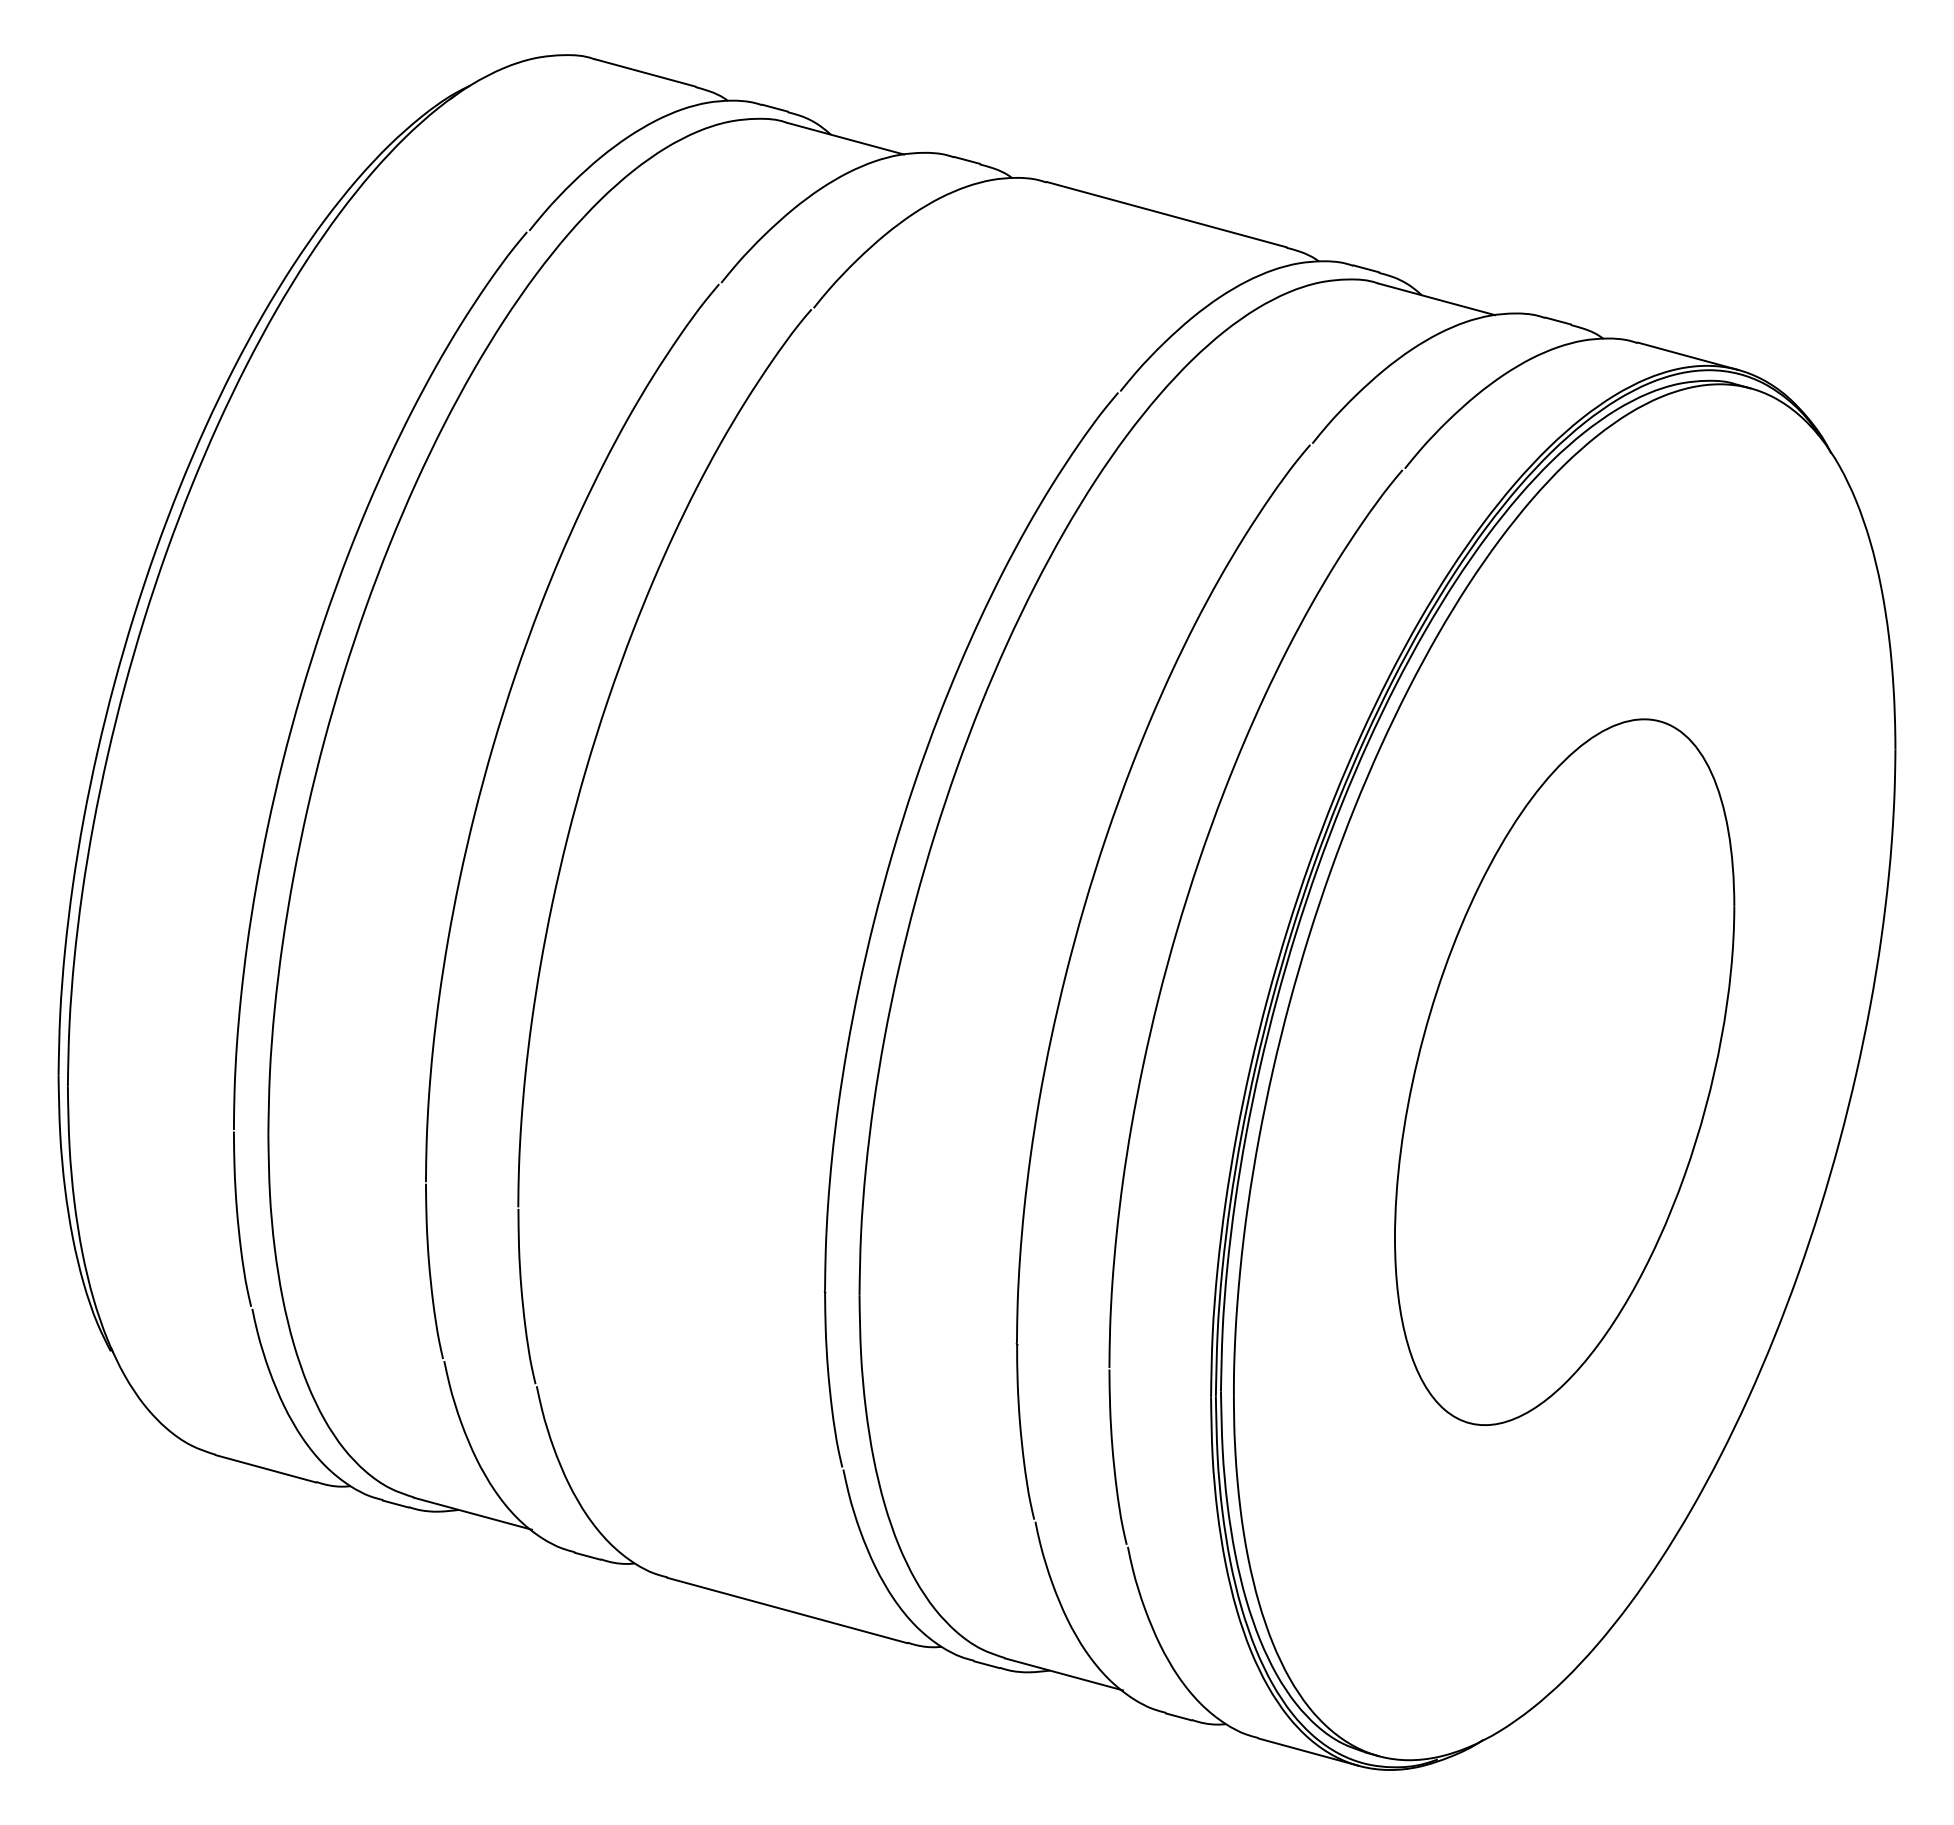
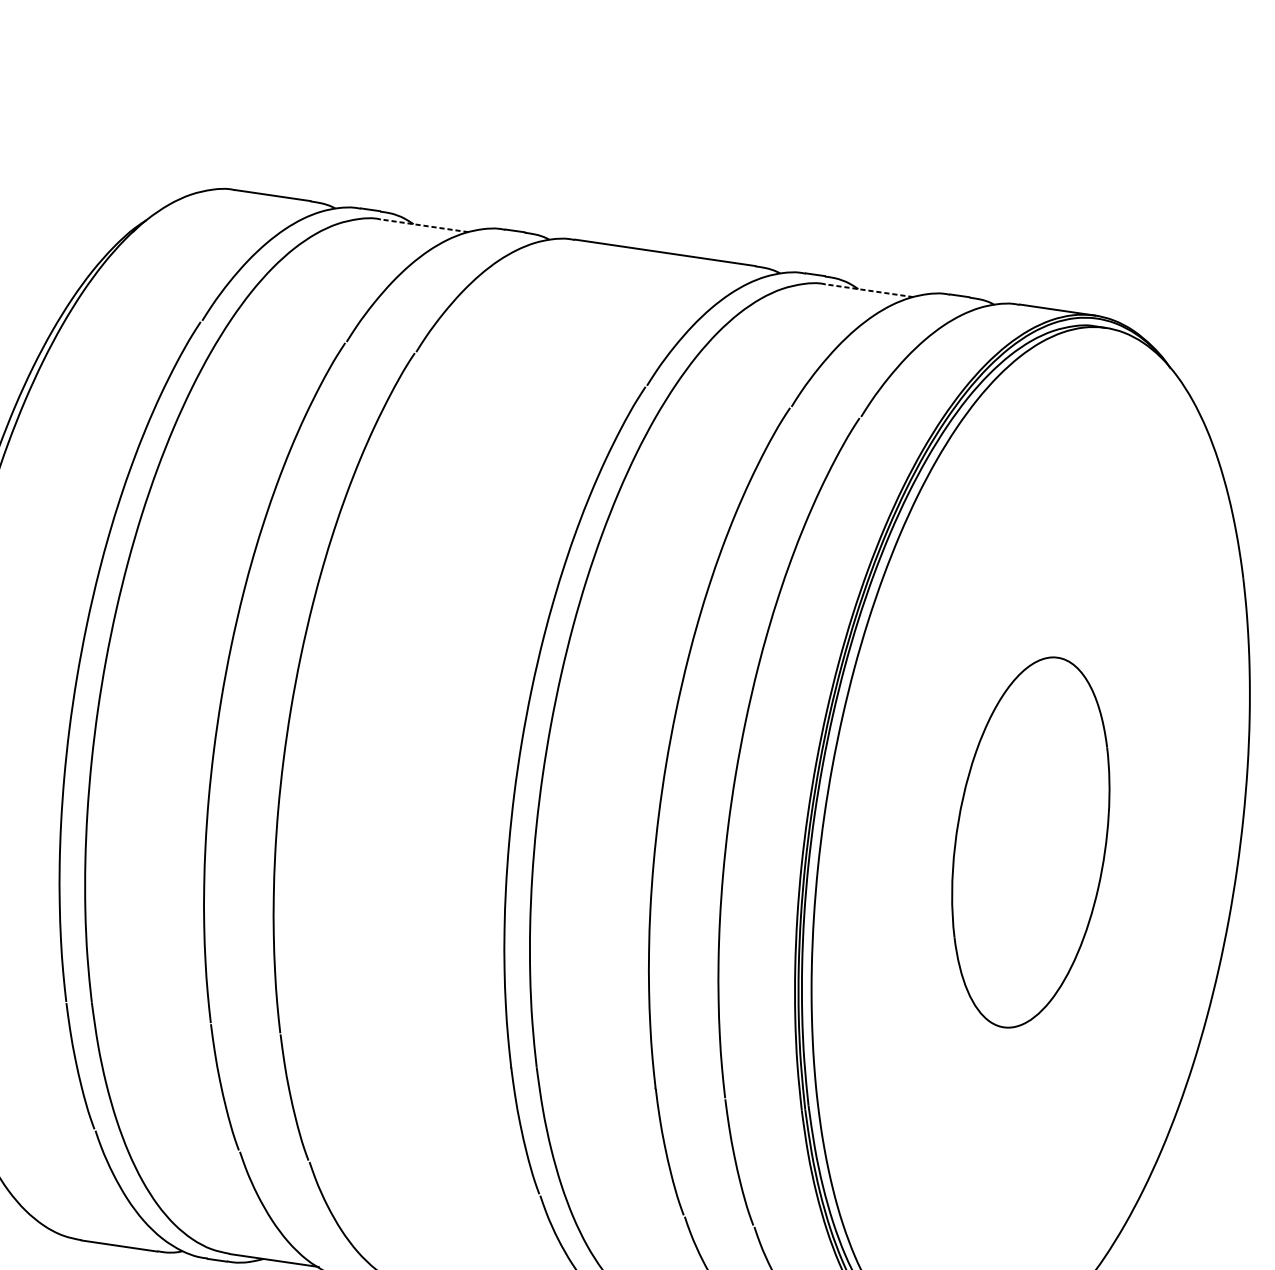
line: (845, 138) -> (424, 225), solid -> dashed
line: (1436, 299) -> (869, 290), solid -> dashed
part: (1564, 1071) -> (1030, 842), size x0.7

